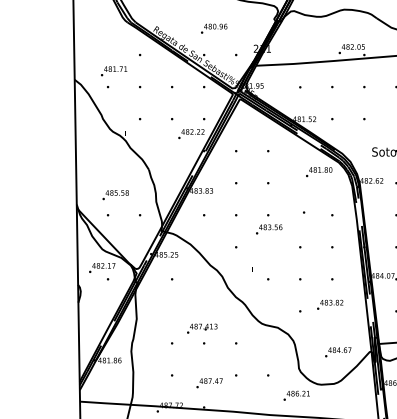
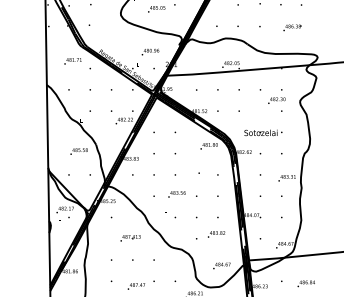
text: (214, 27) -> (150, 51), moved
text: (113, 71) -> (72, 61), moved
text: (114, 194) -> (78, 151), moved
text: (268, 229) -> (176, 194), moved
text: (202, 329) -> (130, 238), moved

